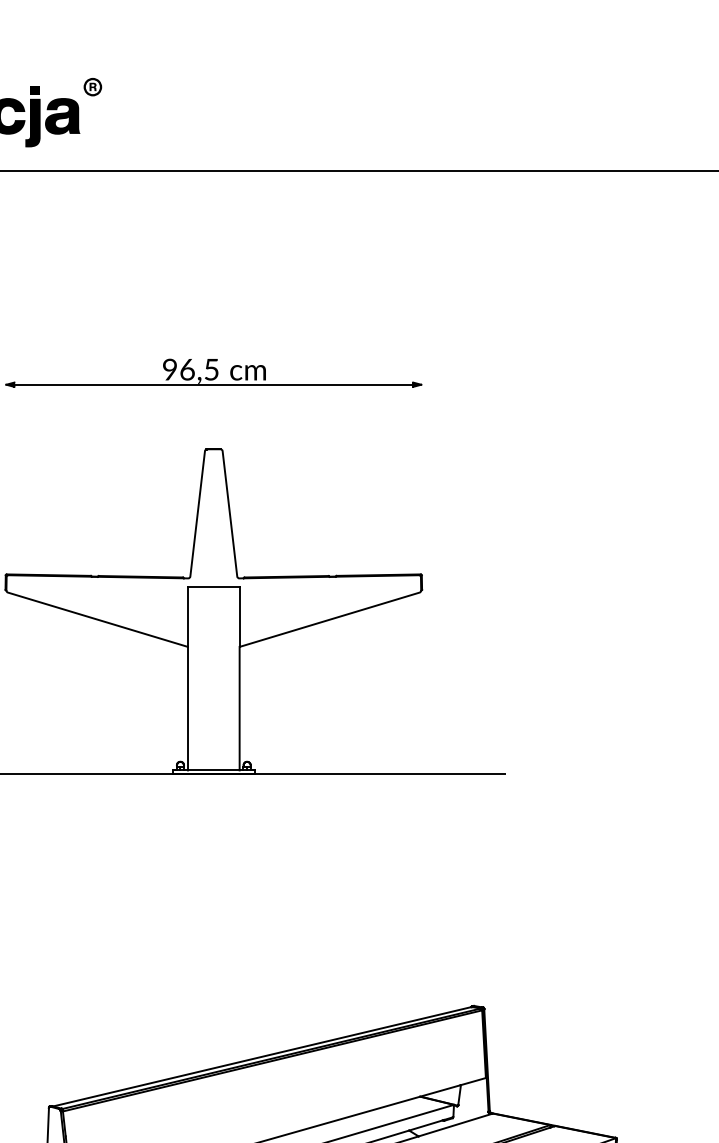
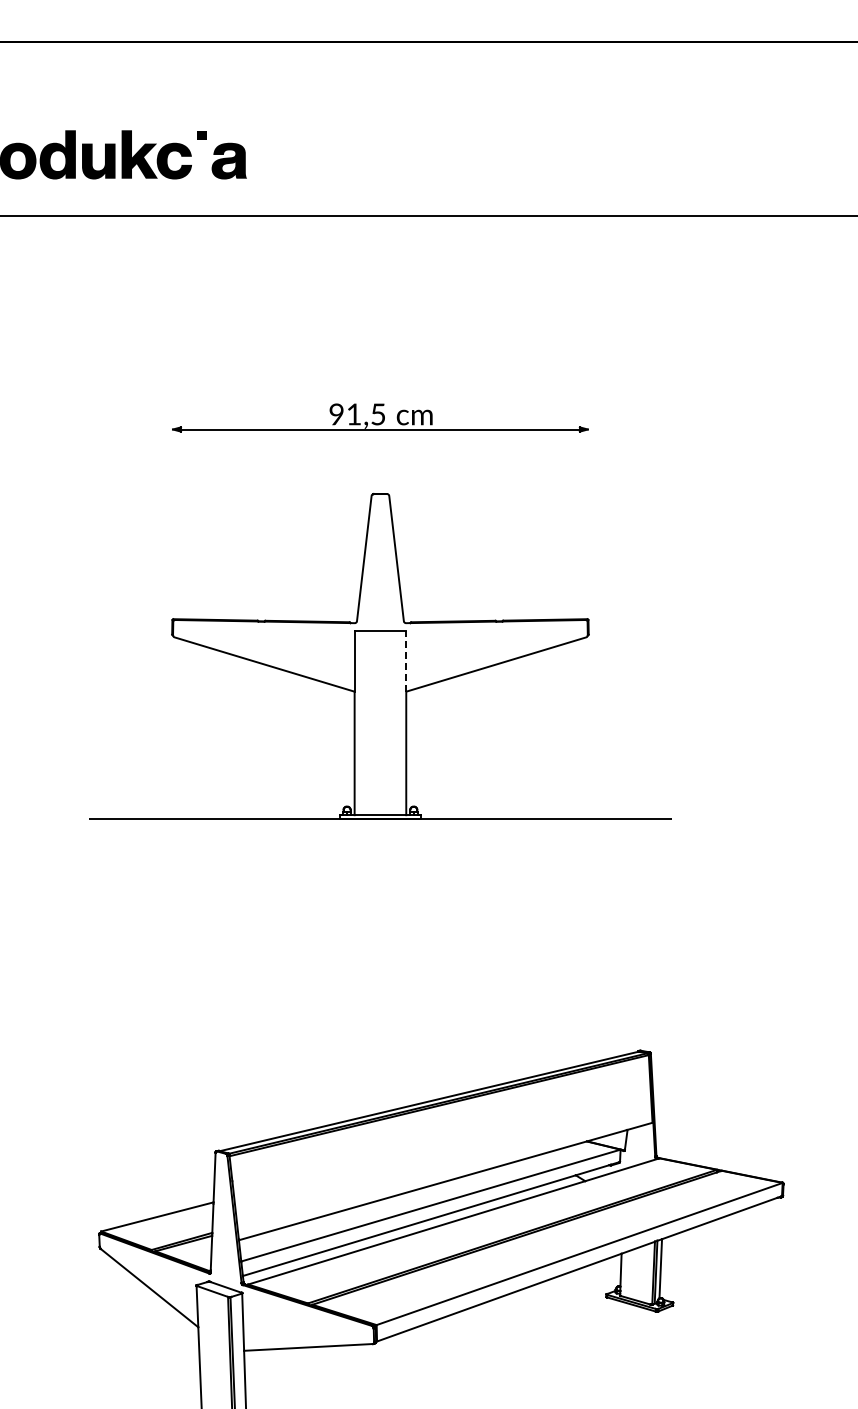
part: (92, 86) -> (259, 131), removed
fill: (32, 122) -> (199, 167), removed
text: (187, 369) -> (354, 414), 96,5 -> 91,5
line: (239, 616) -> (406, 661), solid -> dashed

